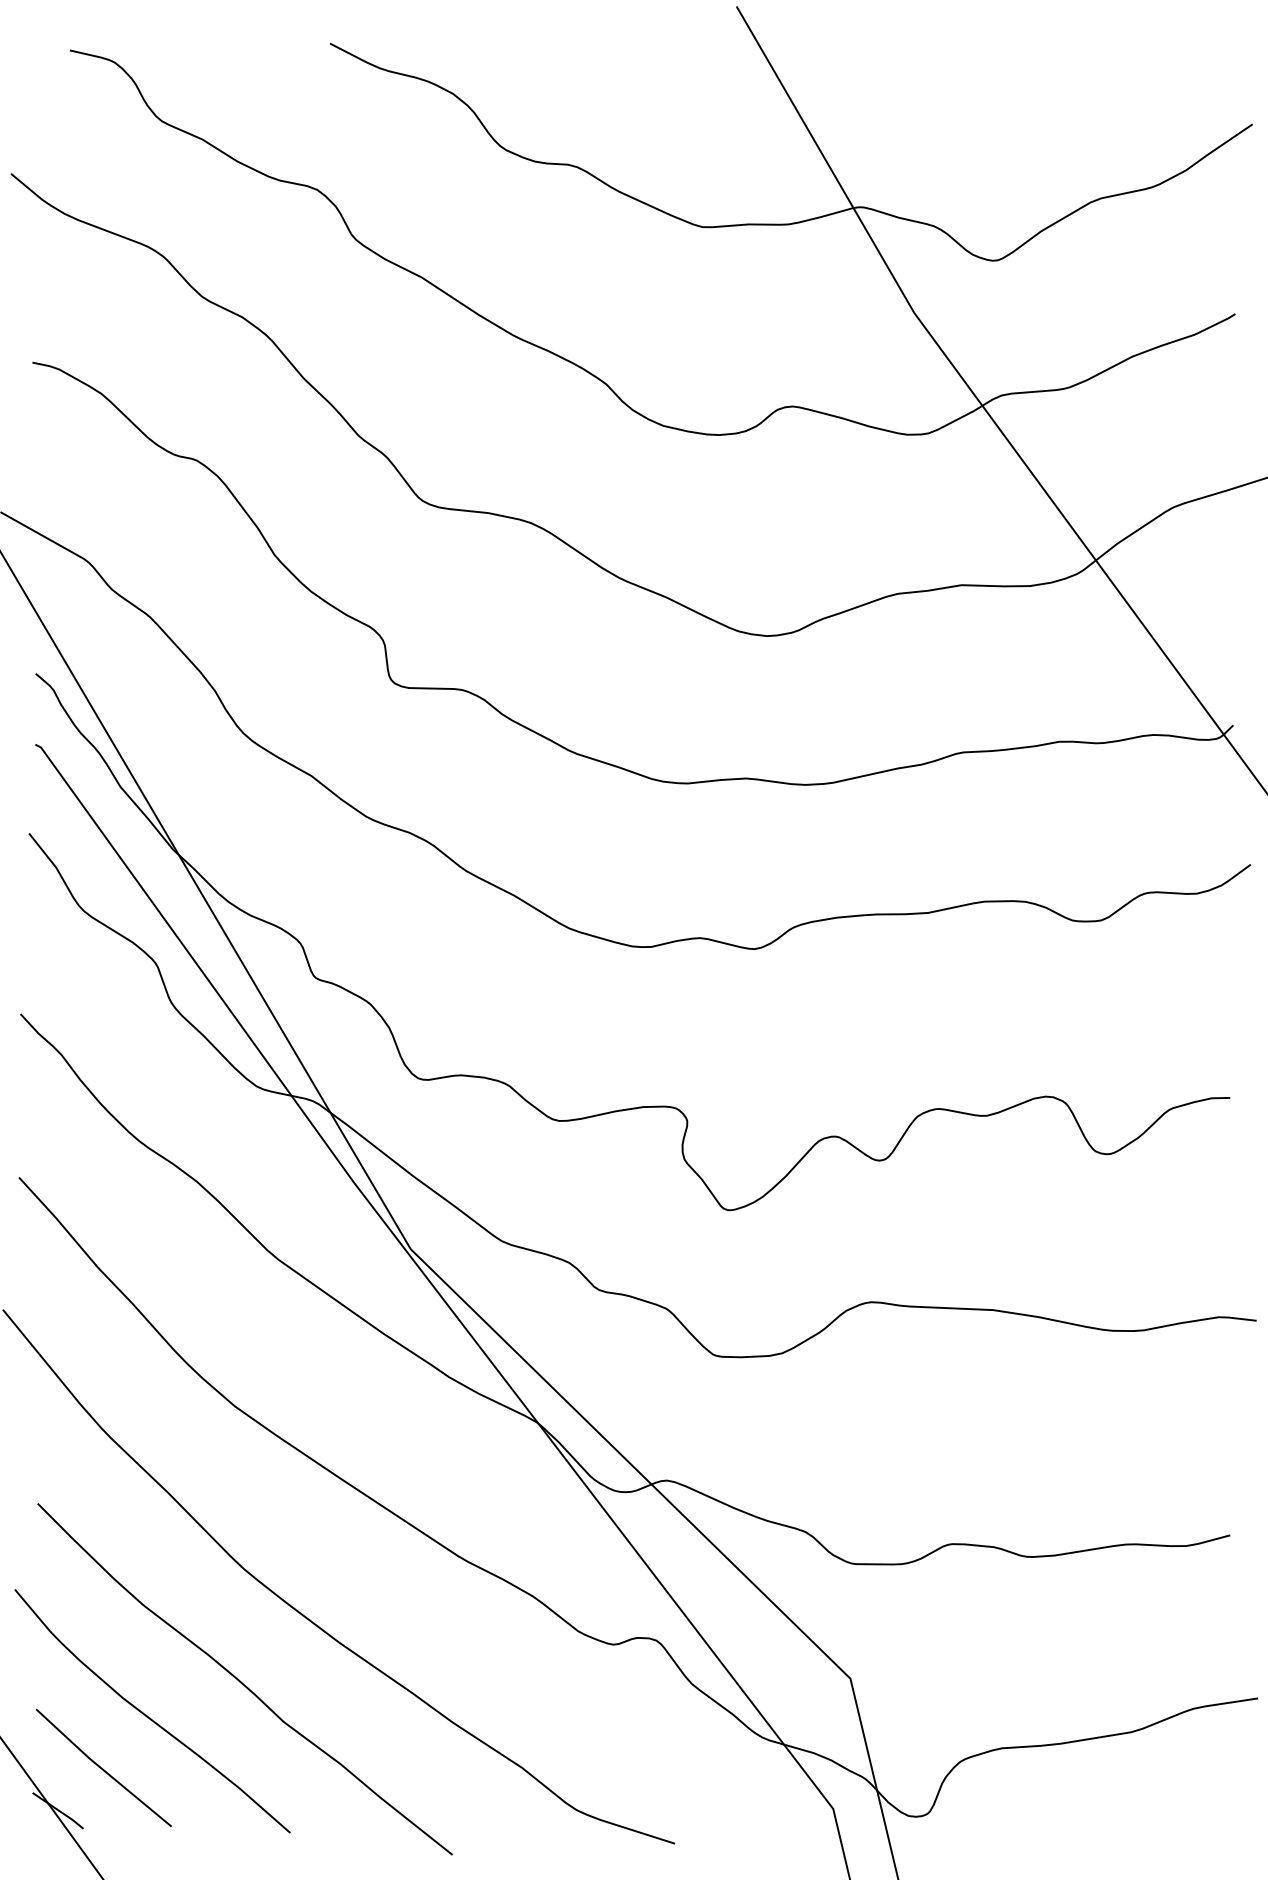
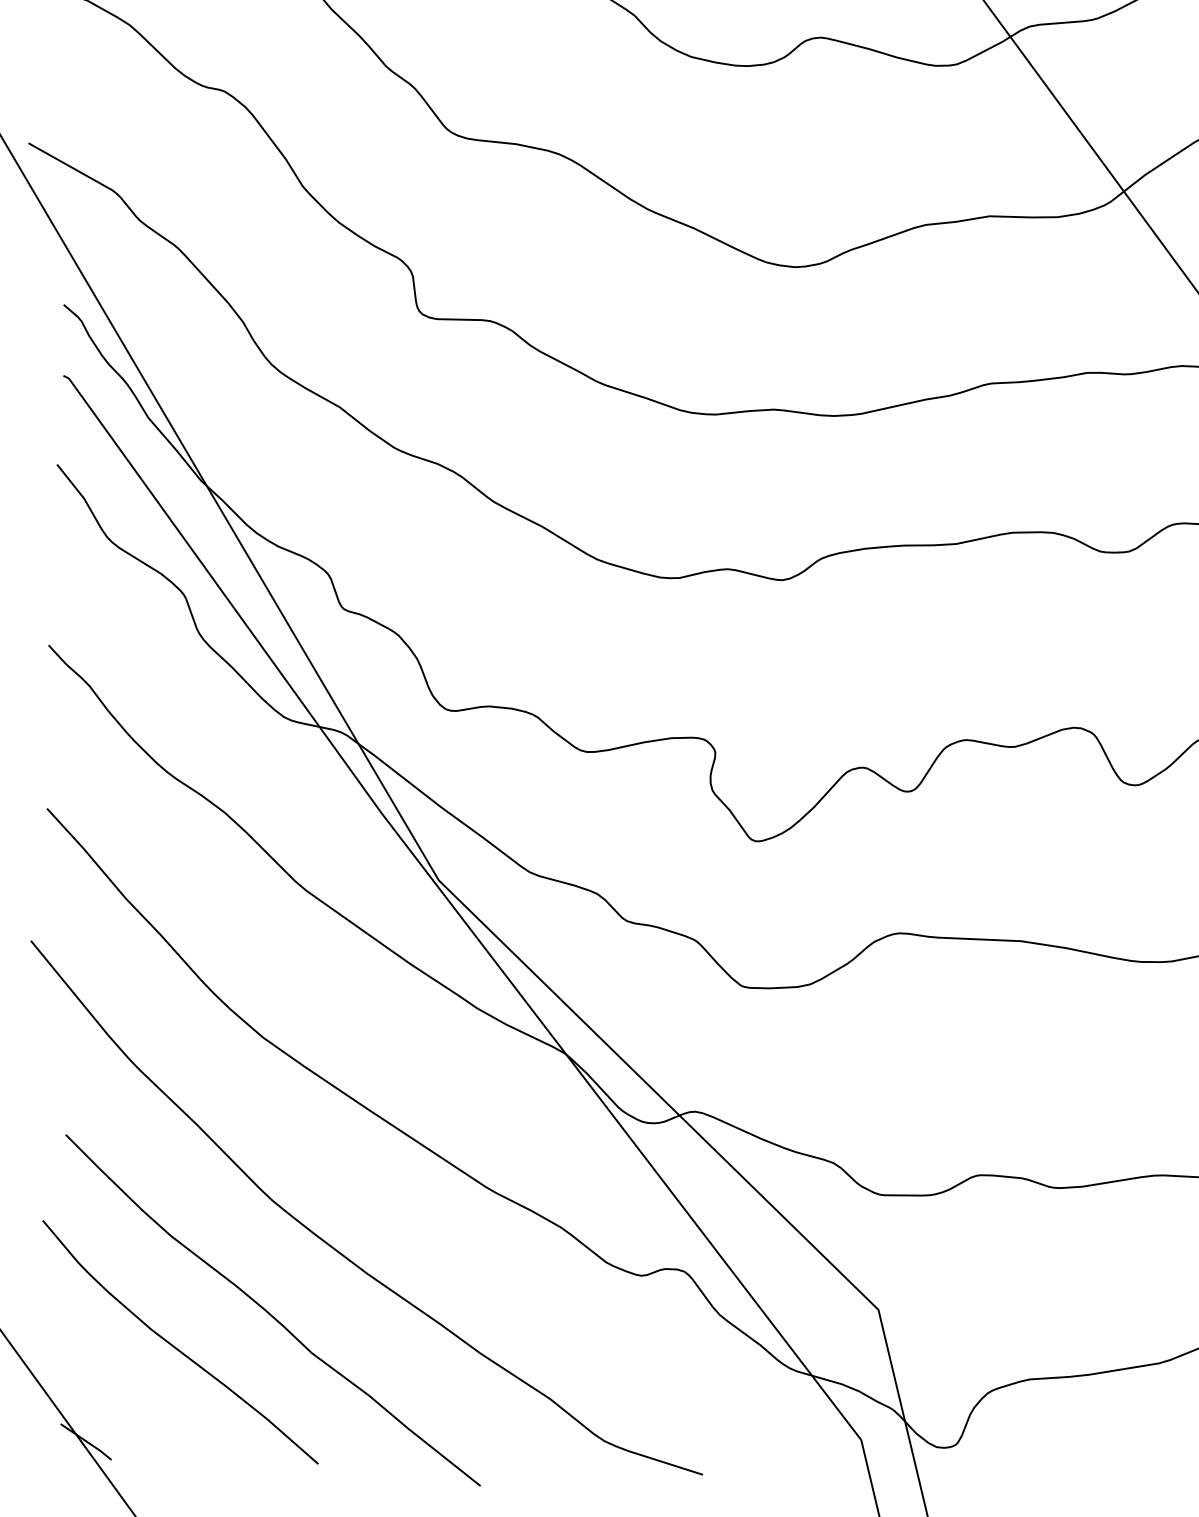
line: (103, 1768) -> (131, 1399), removed

